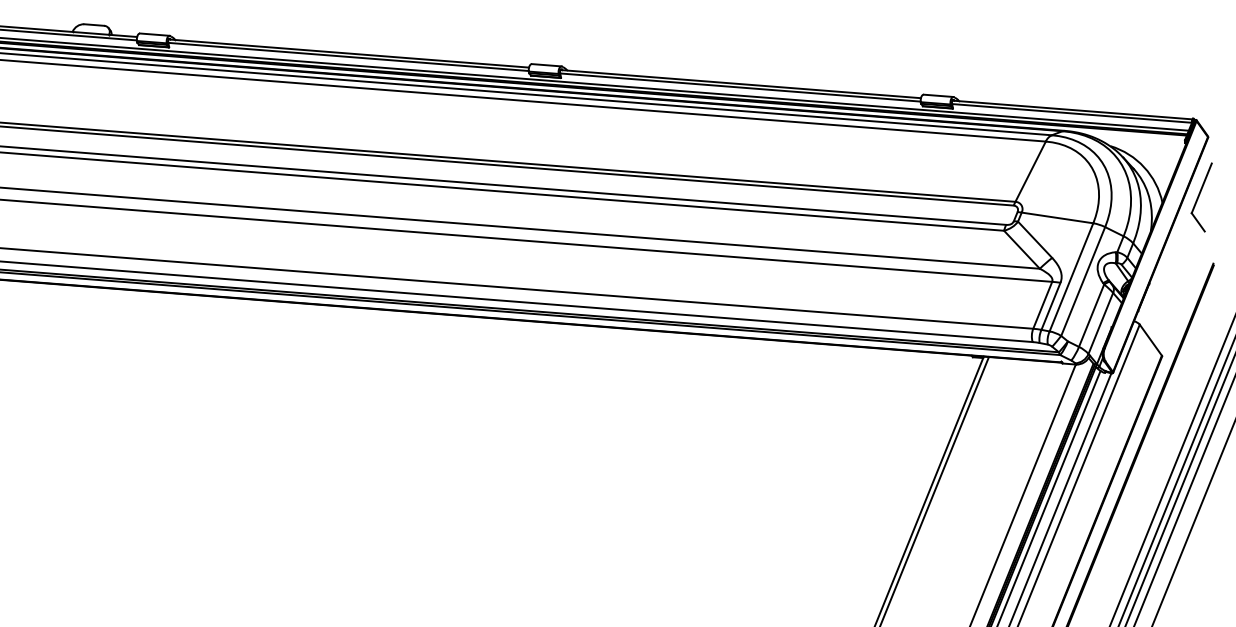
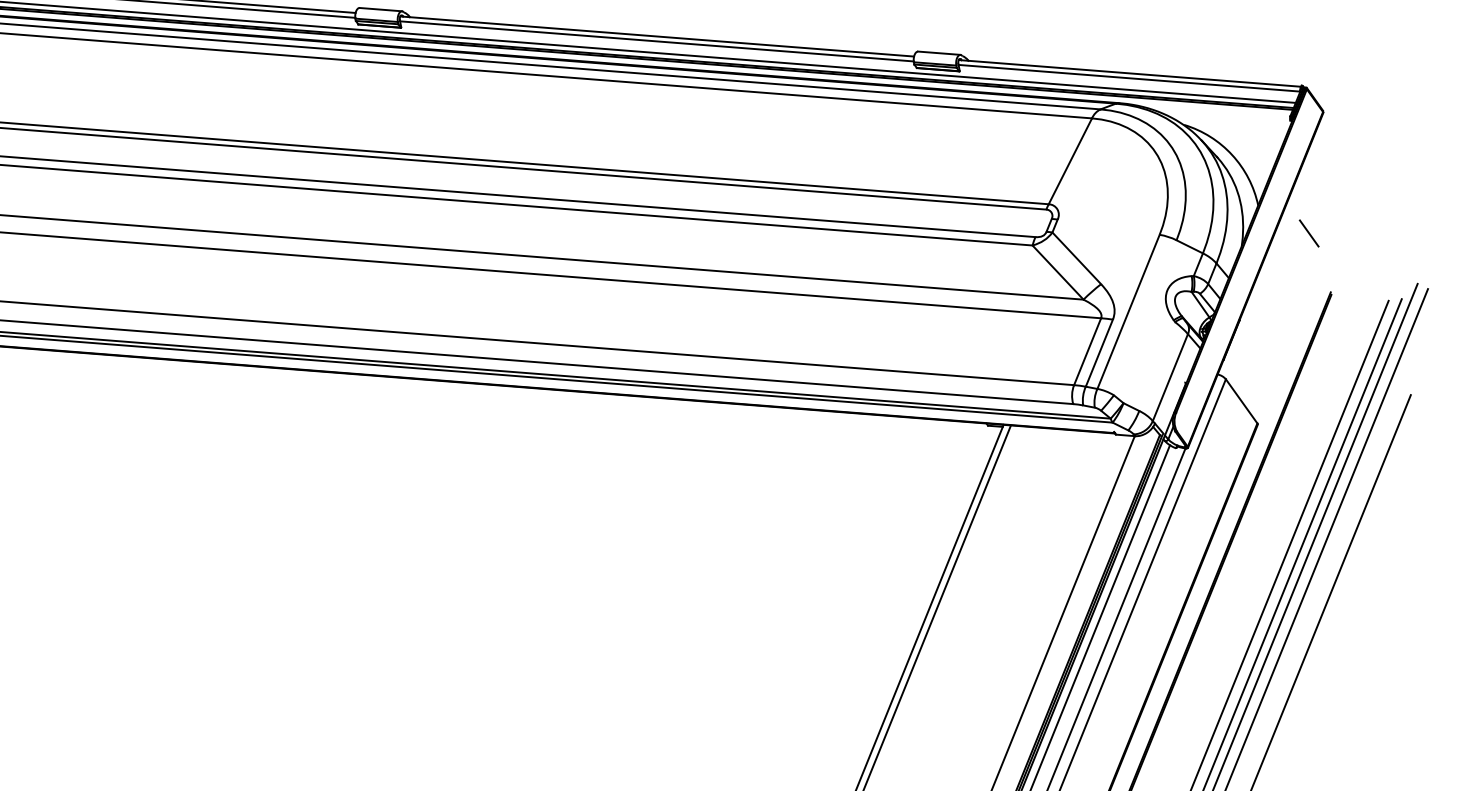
line: (1201, 188) -> (1313, 185), removed
line: (1057, 217) -> (1108, 226), removed
line: (1083, 281) -> (1145, 317), removed
line: (1091, 315) -> (1157, 366), removed

